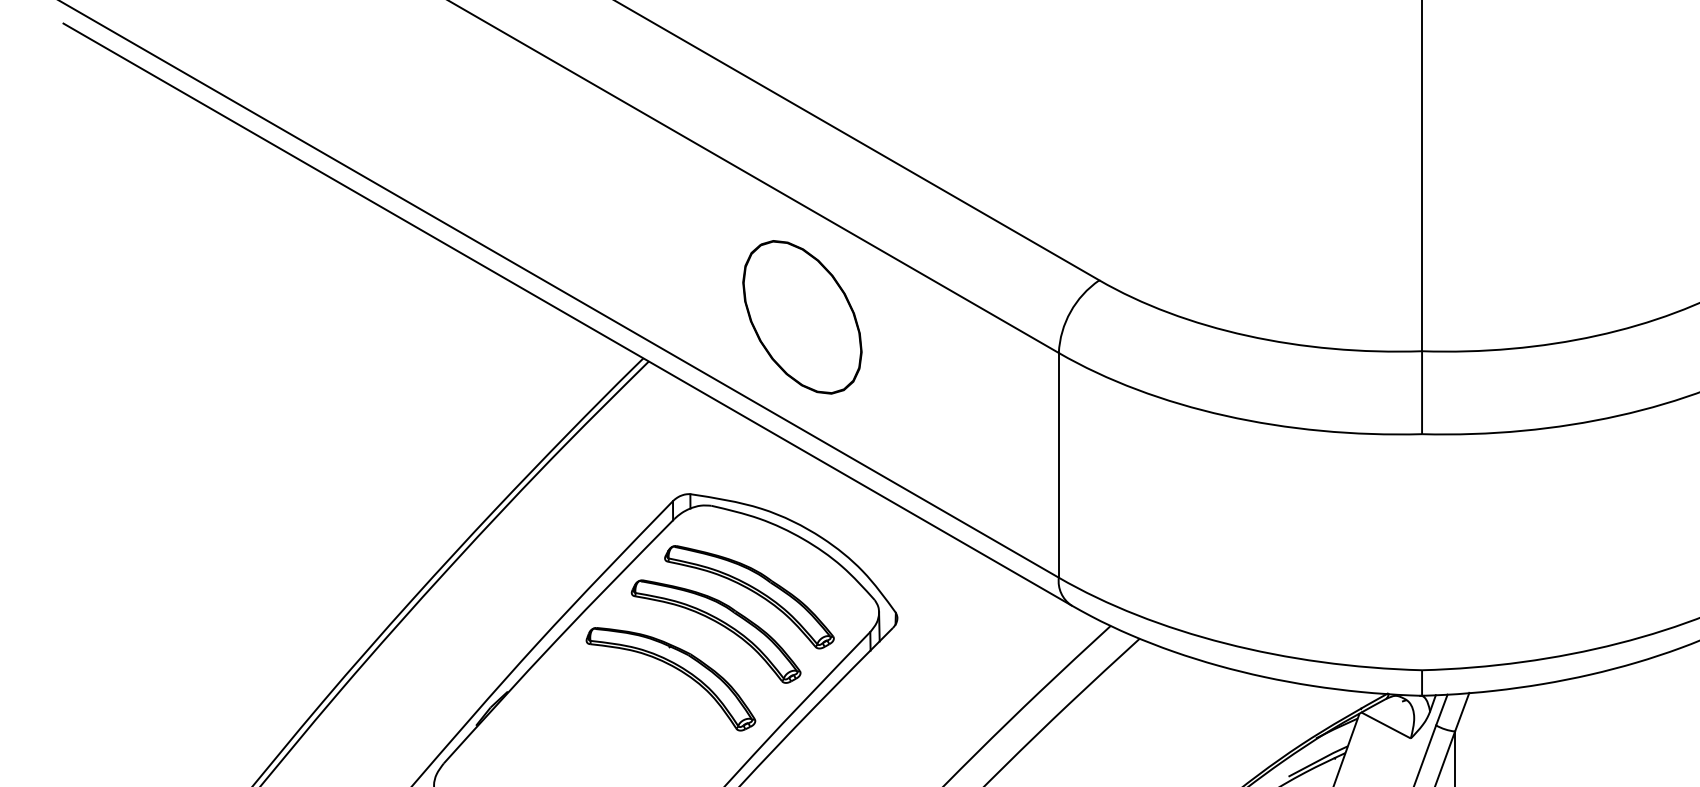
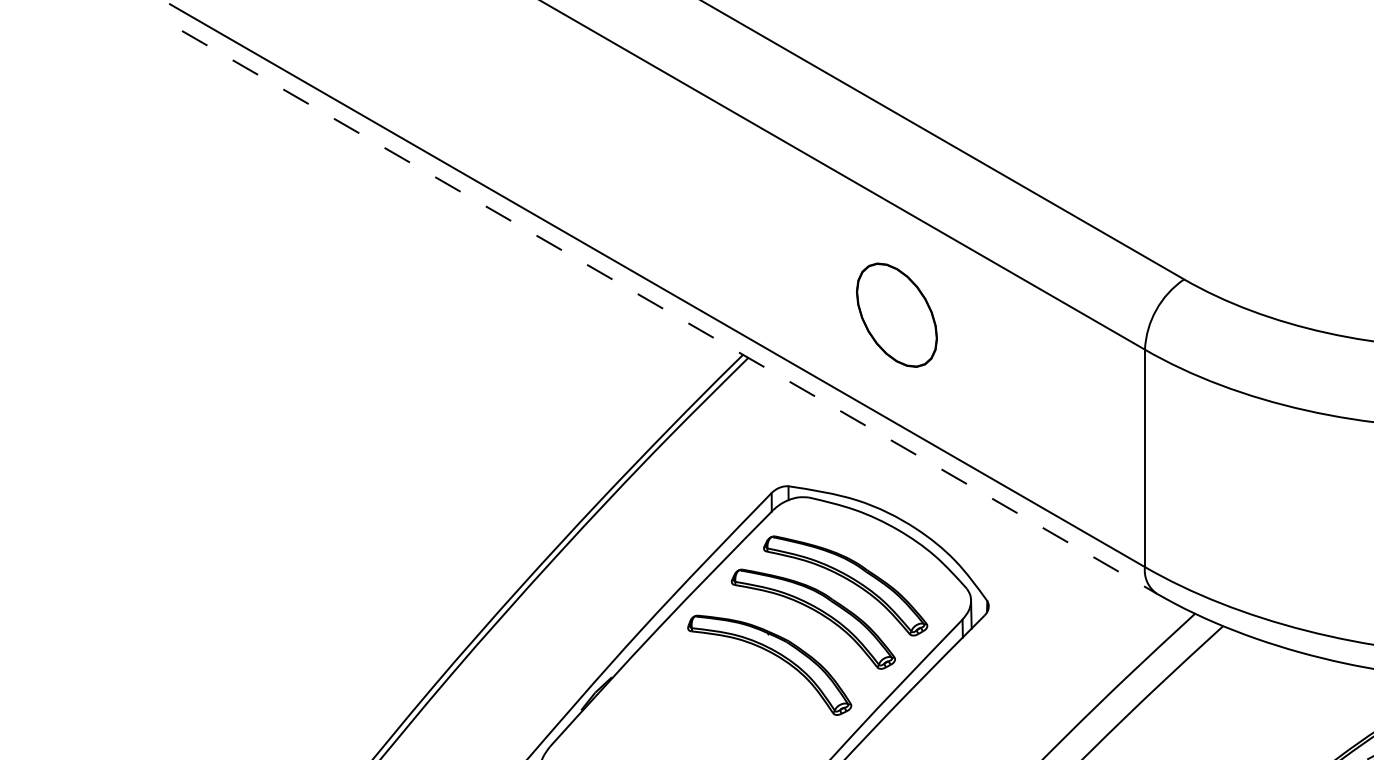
line: (567, 314) -> (669, 312), solid -> dashed
part: (802, 317) -> (896, 315), size x0.7

